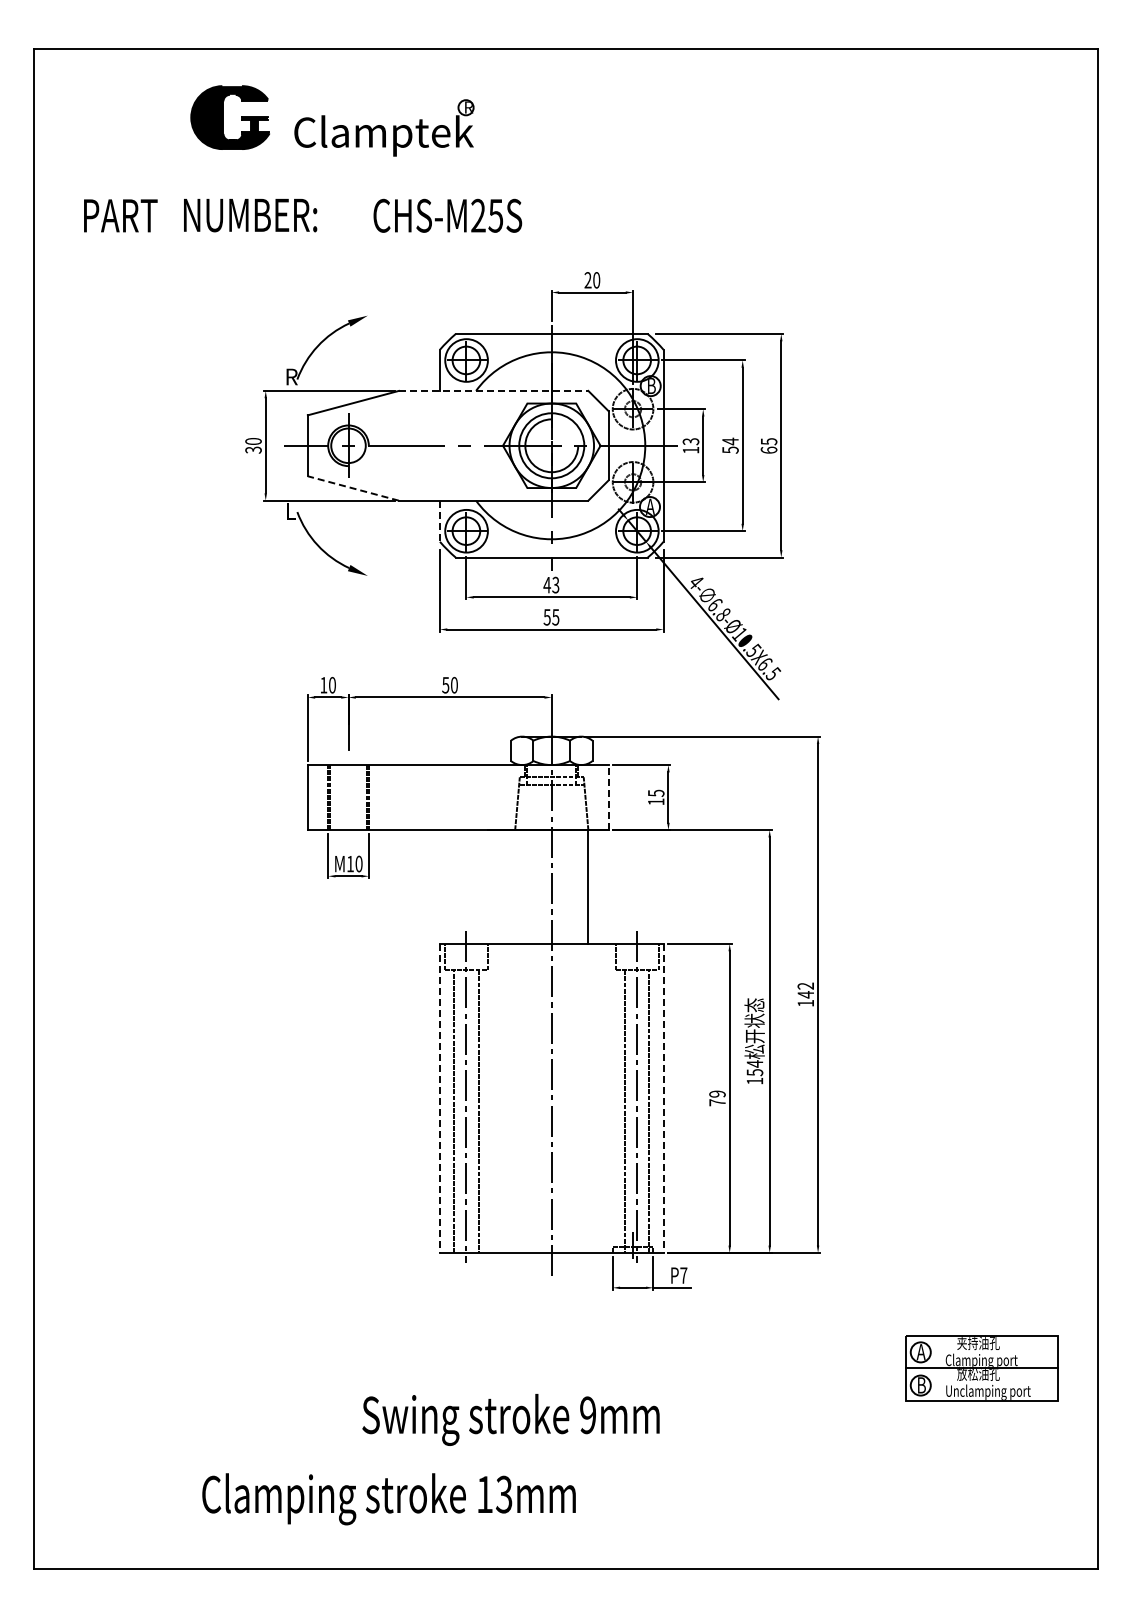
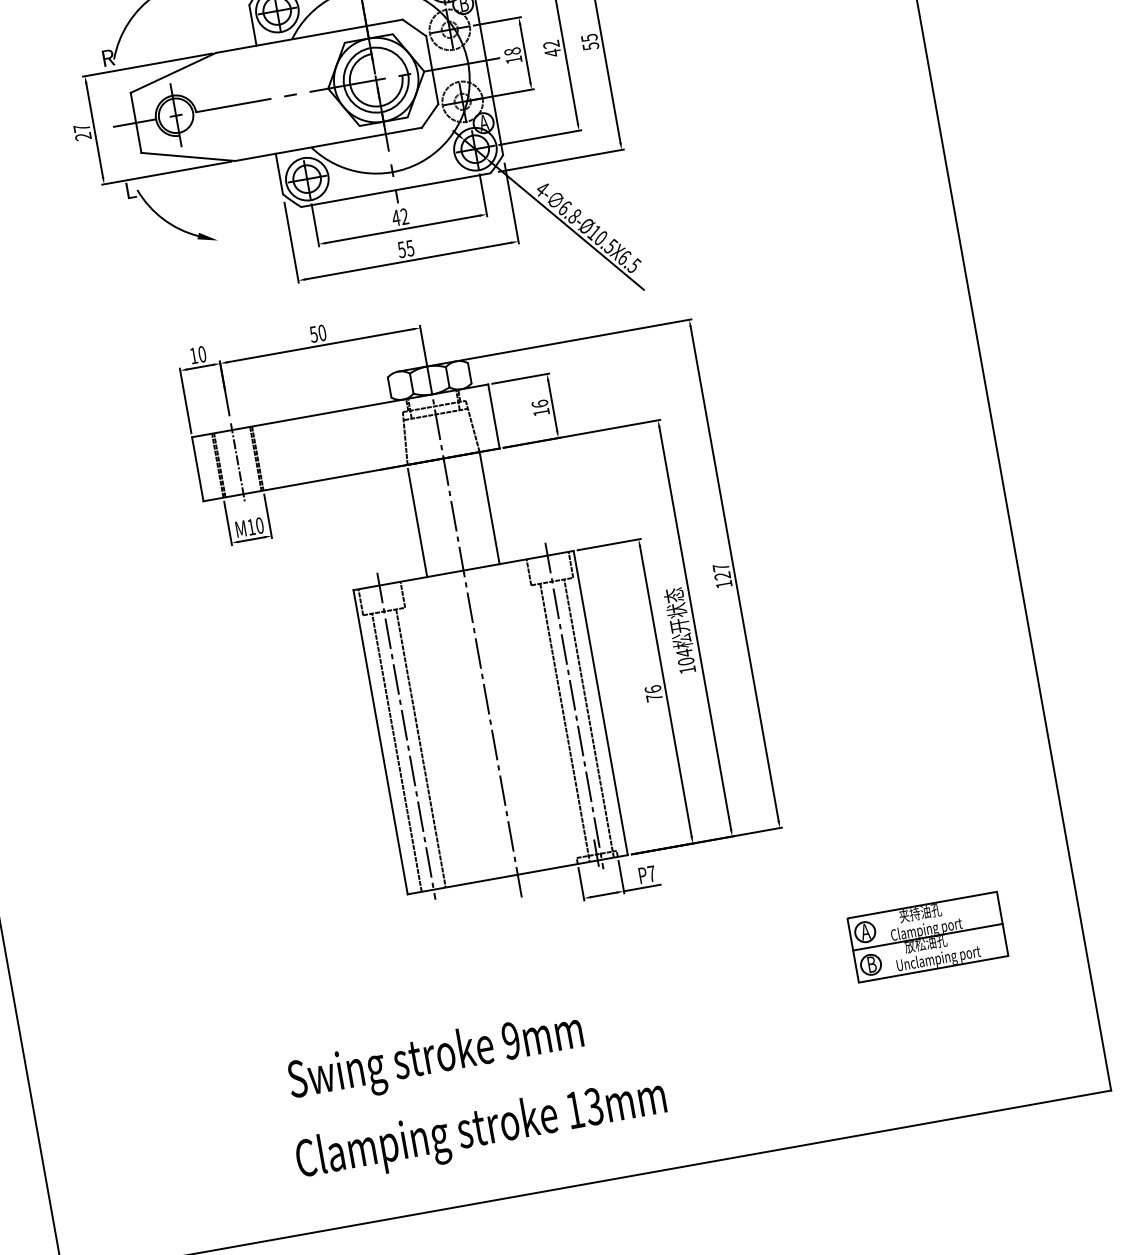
line: (493, 390) -> (309, 35), dashed -> solid
text: (690, 441) -> (512, 51), 13 -> 18
text: (253, 445) -> (82, 132), 30 -> 27
text: (730, 445) -> (552, 48), 54 -> 42
text: (768, 449) -> (590, 45), 65 -> 55
line: (352, 488) -> (187, 157), dashed -> solid
line: (439, 521) -> (278, 174), dashed -> solid
text: (555, 585) -> (404, 217), 43 -> 42
text: (655, 792) -> (539, 403), 15 -> 16
line: (348, 797) -> (237, 462), added
line: (608, 797) -> (493, 416), dashed -> solid
line: (514, 888) -> (417, 522), added
text: (805, 990) -> (721, 571), 142 -> 127
text: (754, 1072) -> (685, 661), 154 -> 104
text: (717, 1093) -> (652, 688), 79 -> 76
line: (439, 1098) -> (380, 742), dashed -> solid
line: (663, 1098) -> (600, 703), dashed -> solid
part: (981, 1368) -> (927, 937), moved
text: (510, 1419) -> (435, 1058), moved
text: (388, 1499) -> (480, 1131), moved

